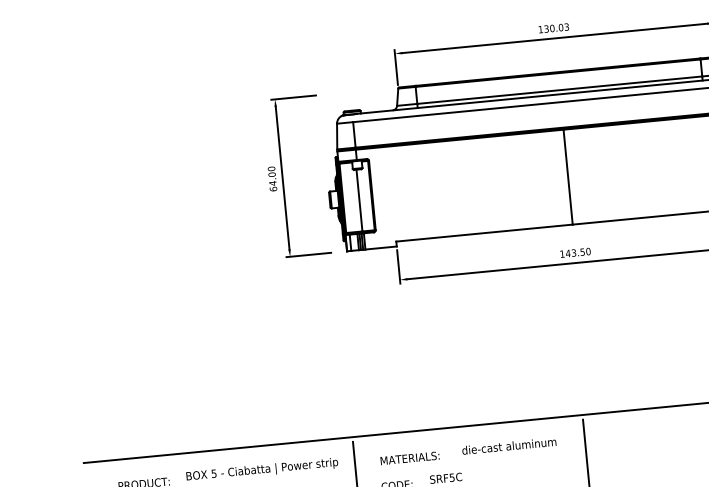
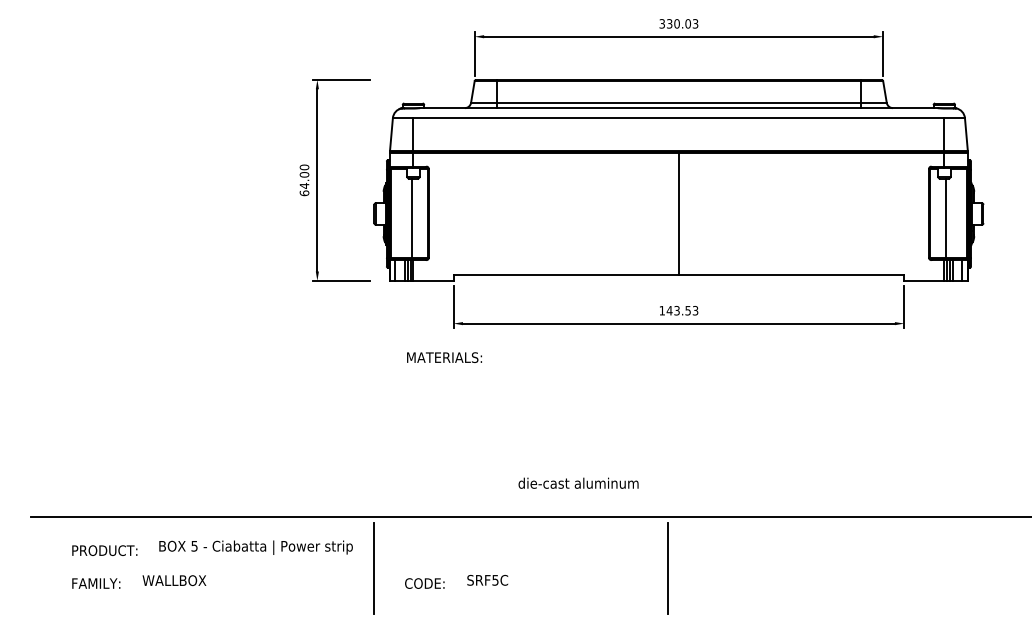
text: (540, 29) -> (661, 23), 130.03 -> 330.03
text: (588, 251) -> (695, 310), 143.50 -> 143.53
text: (509, 445) -> (578, 482), moved
text: (410, 458) -> (444, 357), moved

